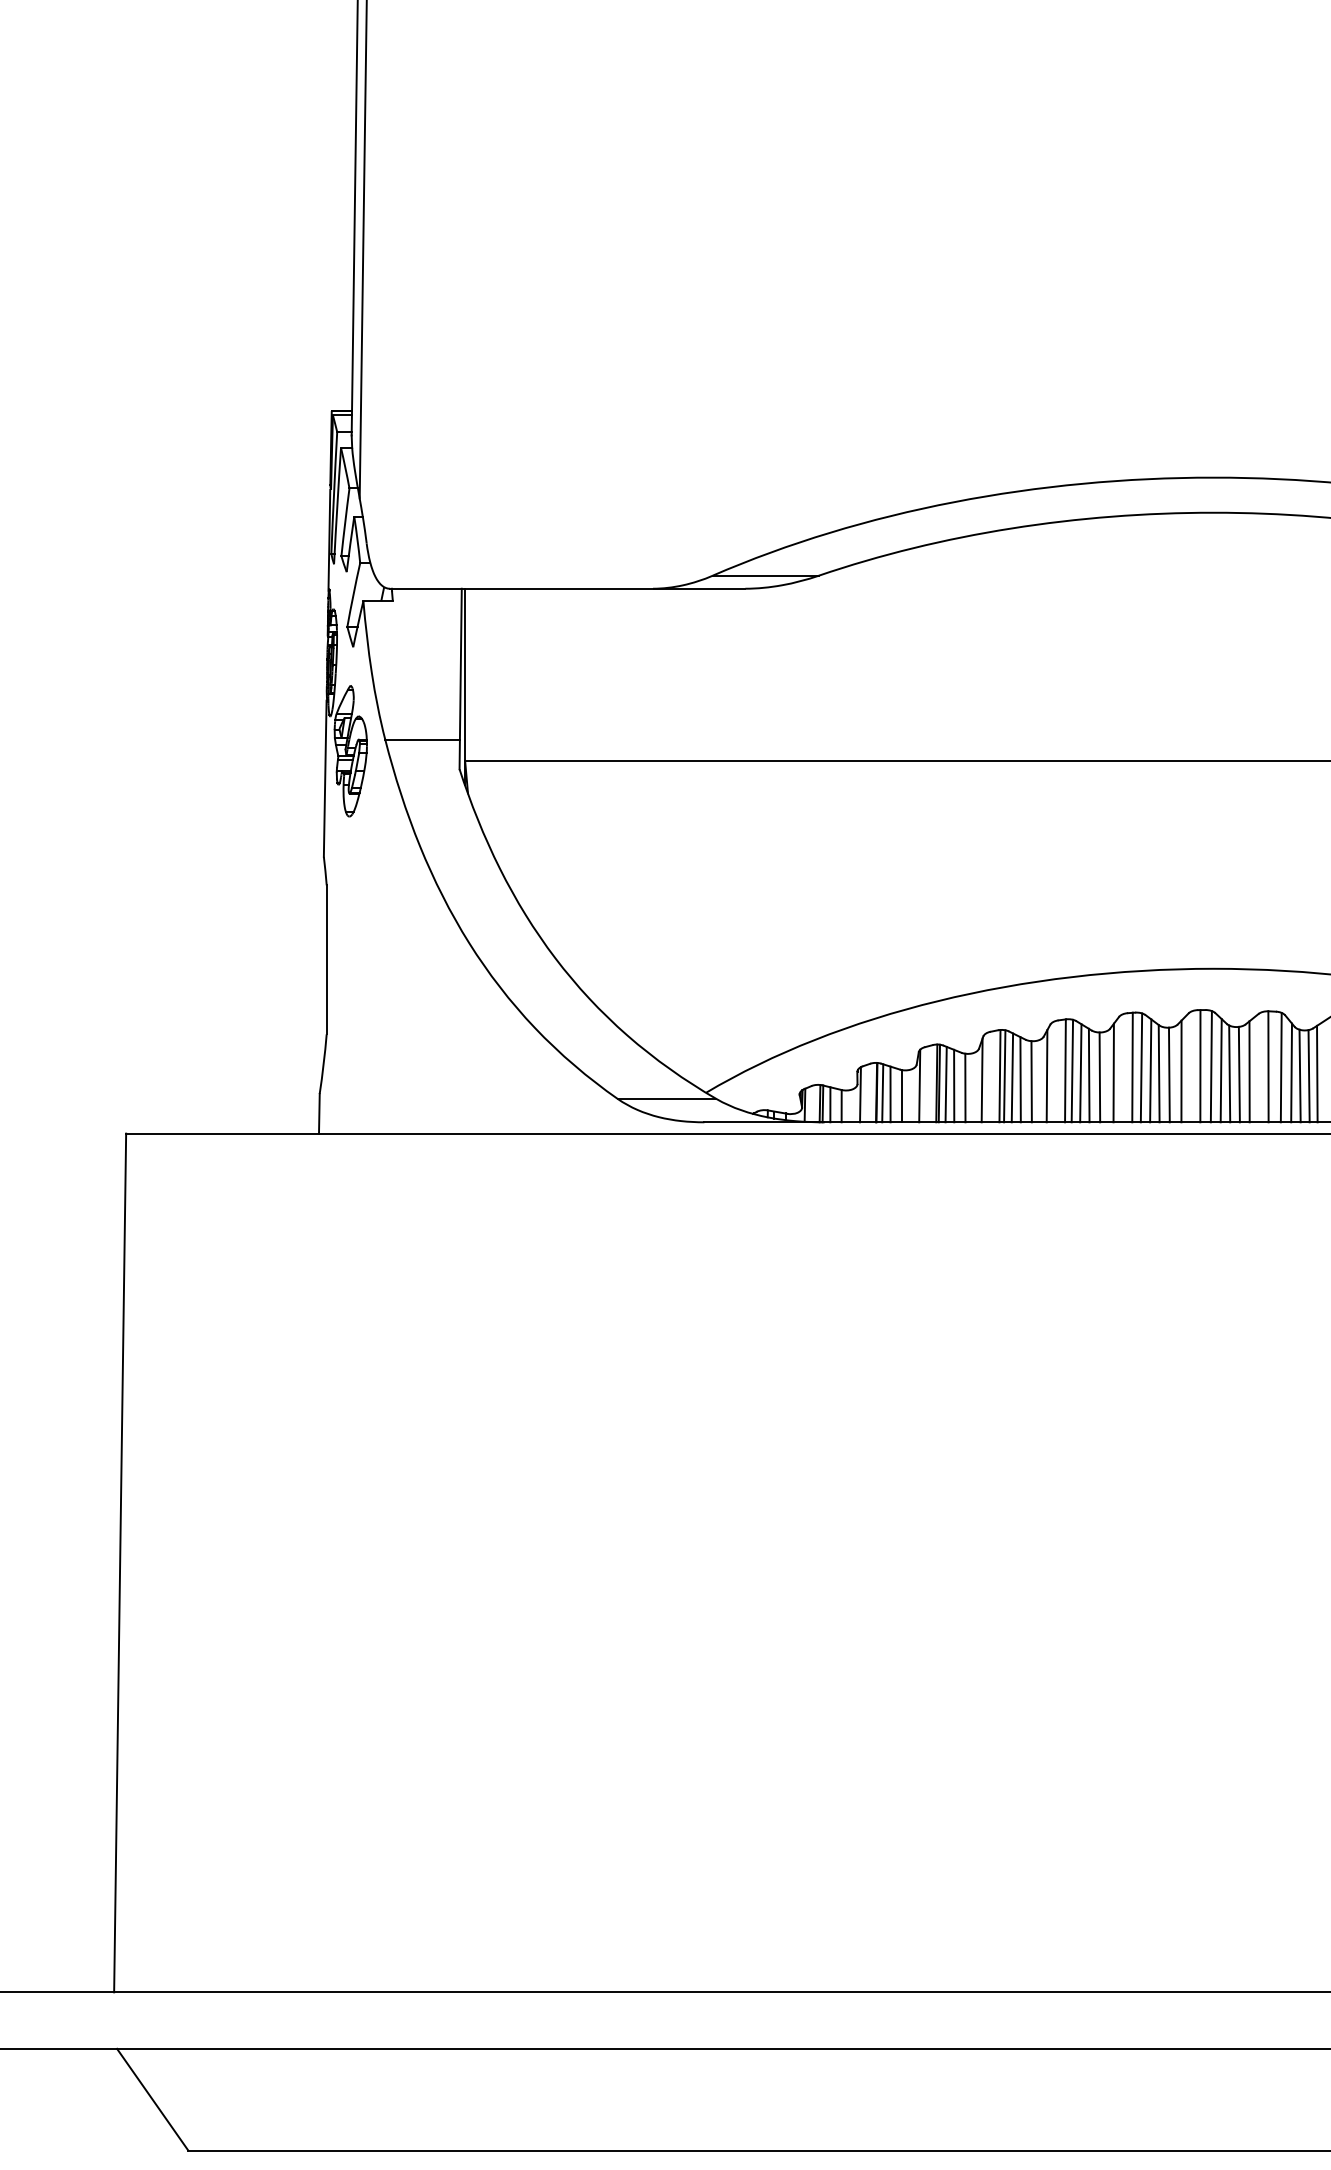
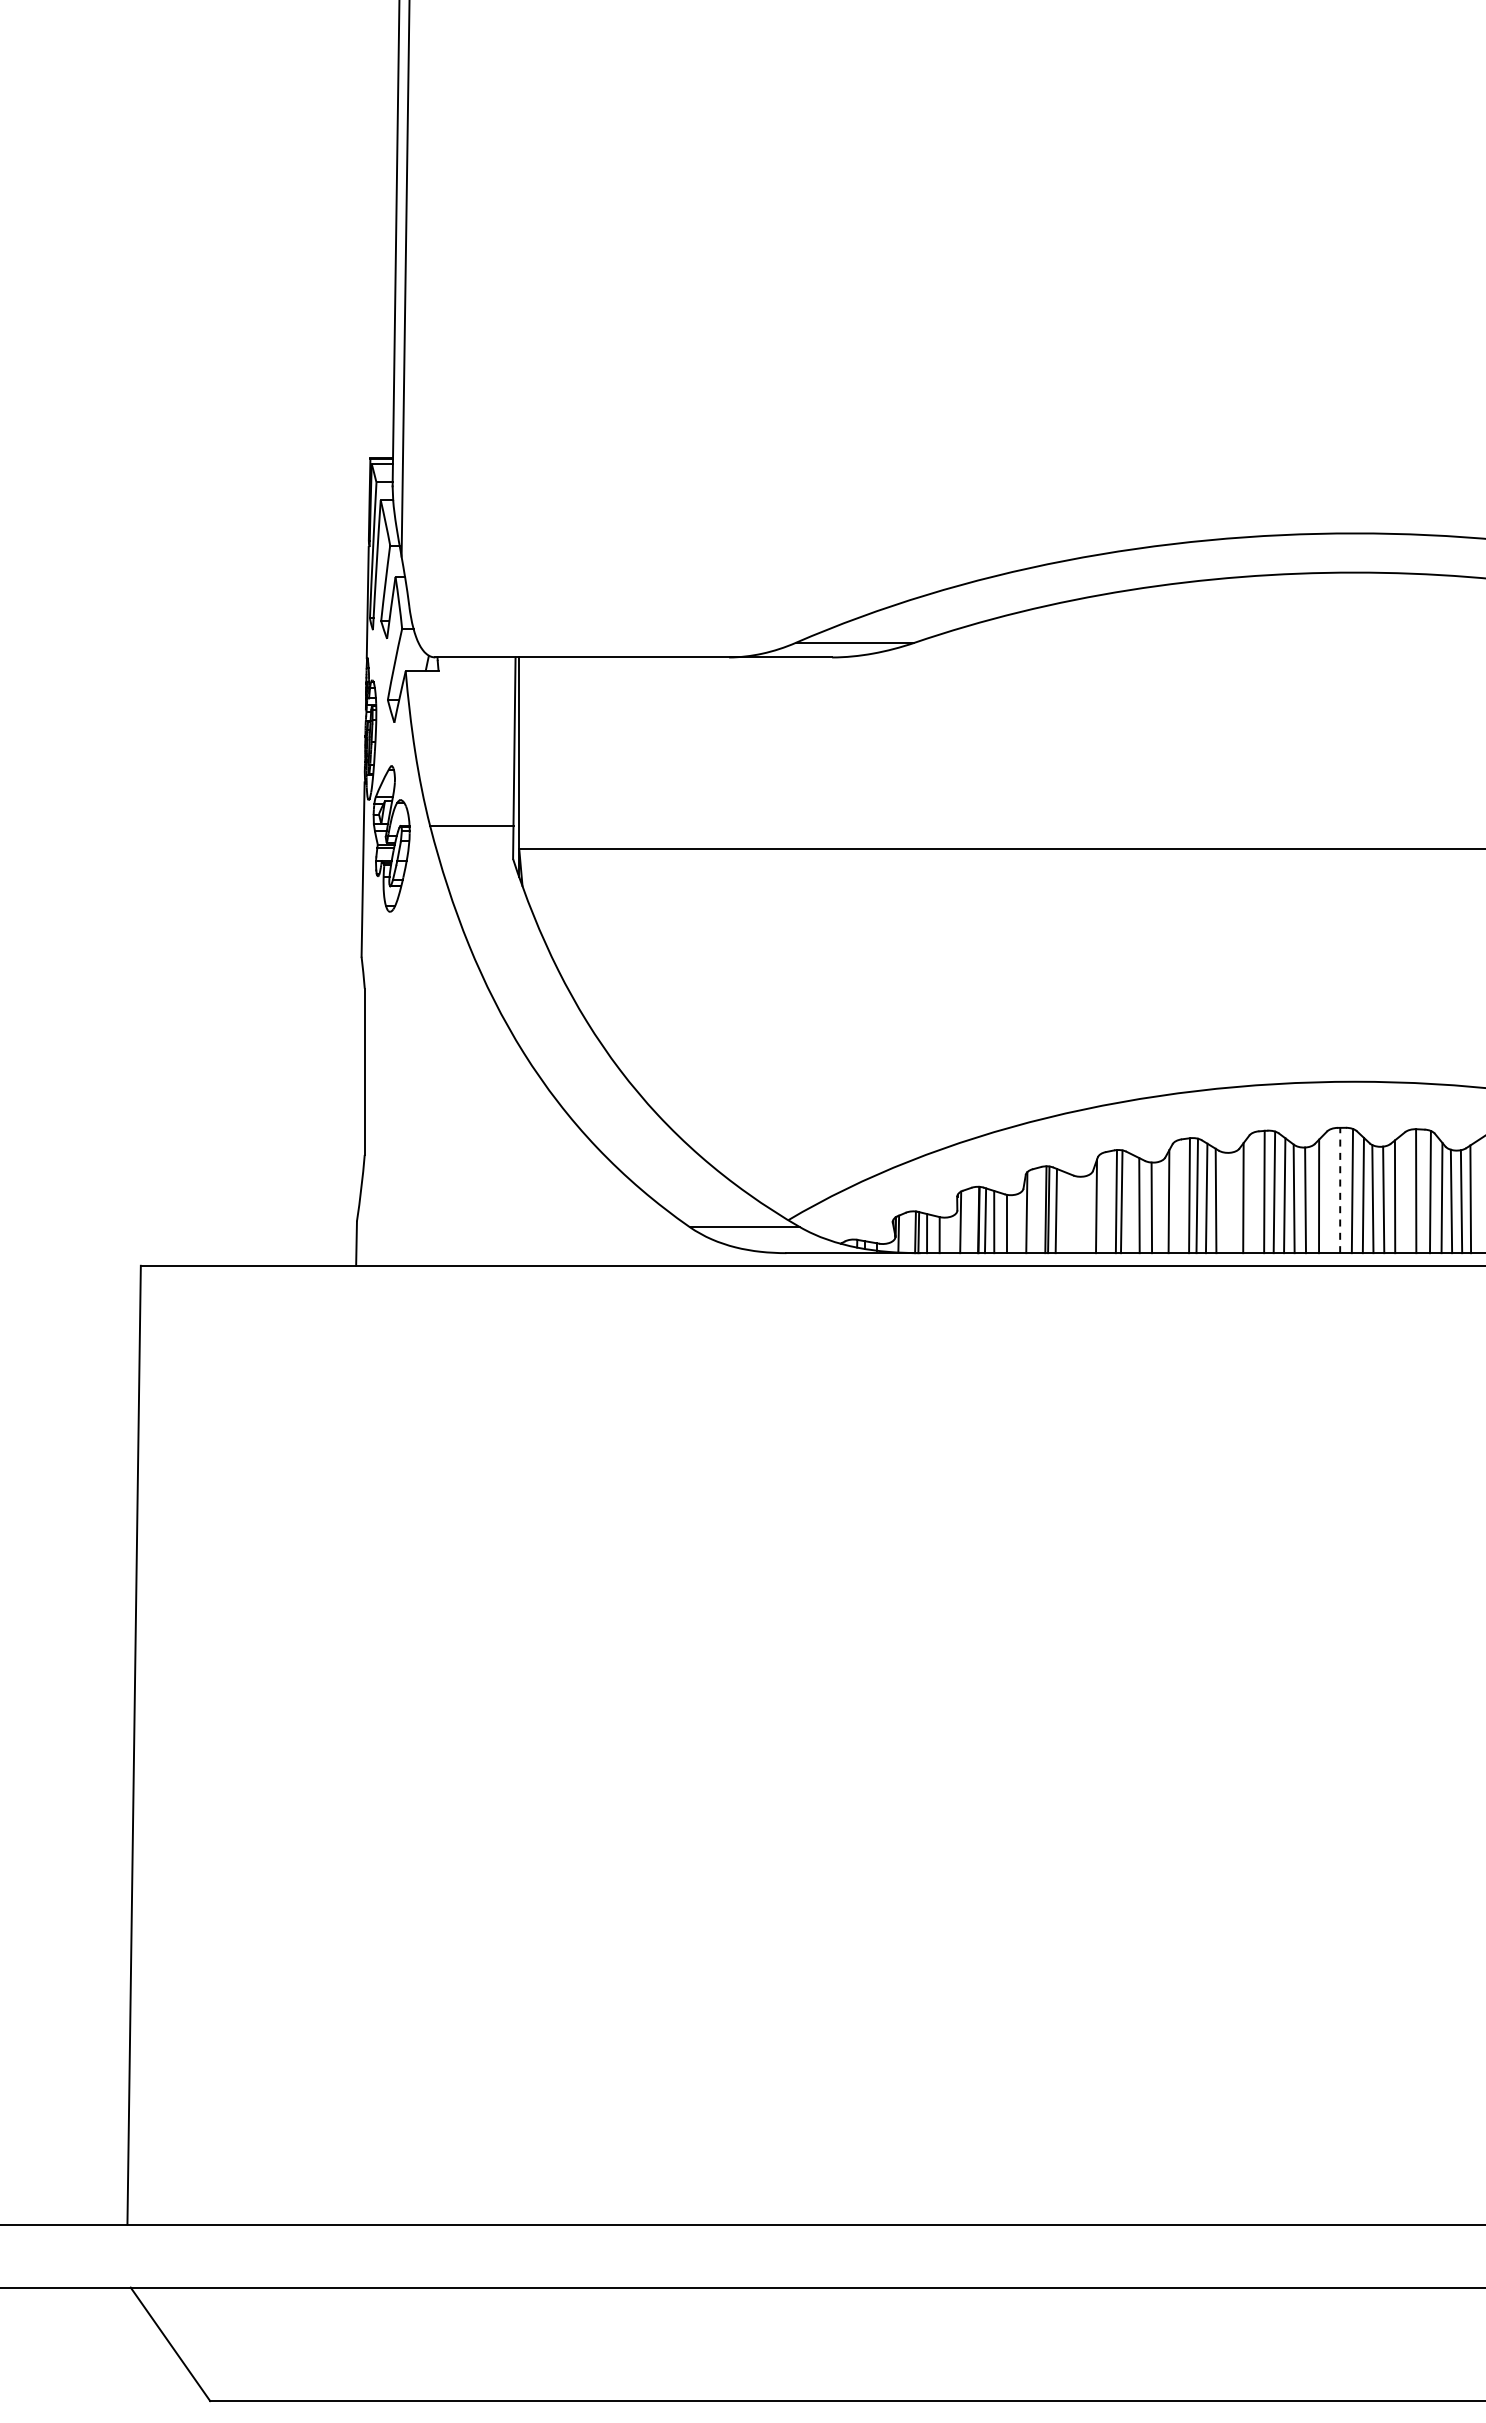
line: (1200, 1066) -> (1340, 1190), solid -> dashed
line: (1099, 1076) -> (1227, 1202), removed
line: (1012, 1077) -> (1130, 1203), removed
line: (954, 1085) -> (1065, 1212), removed
line: (965, 1087) -> (1077, 1214), removed

